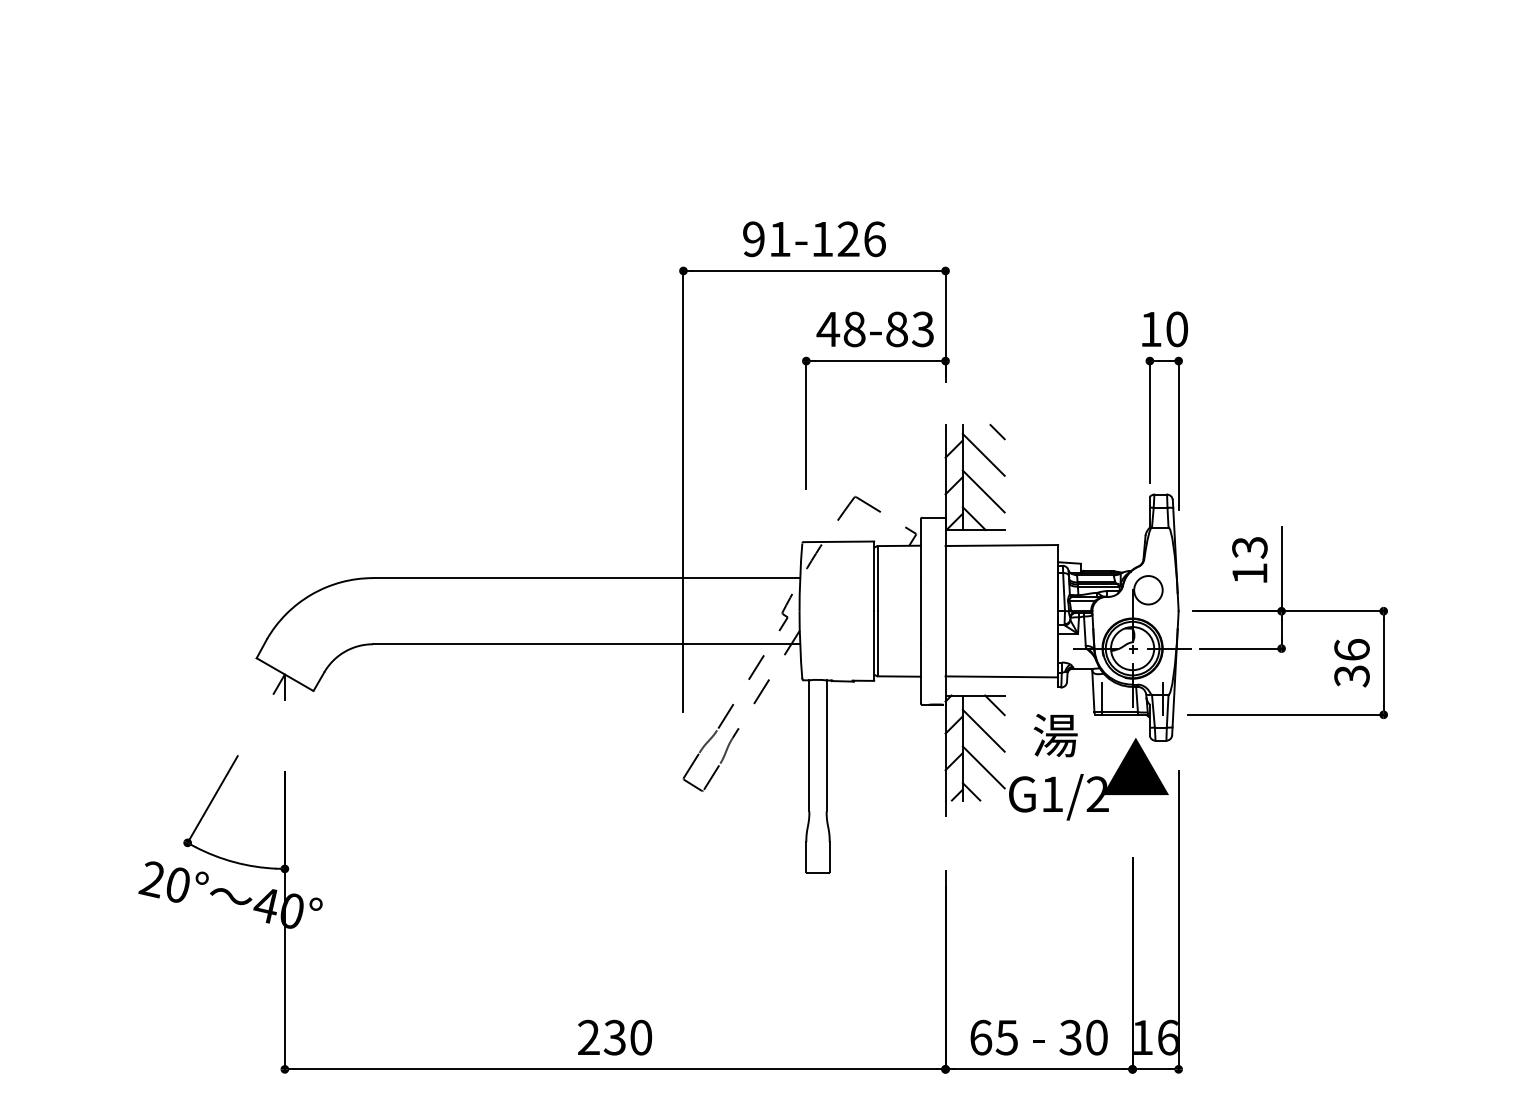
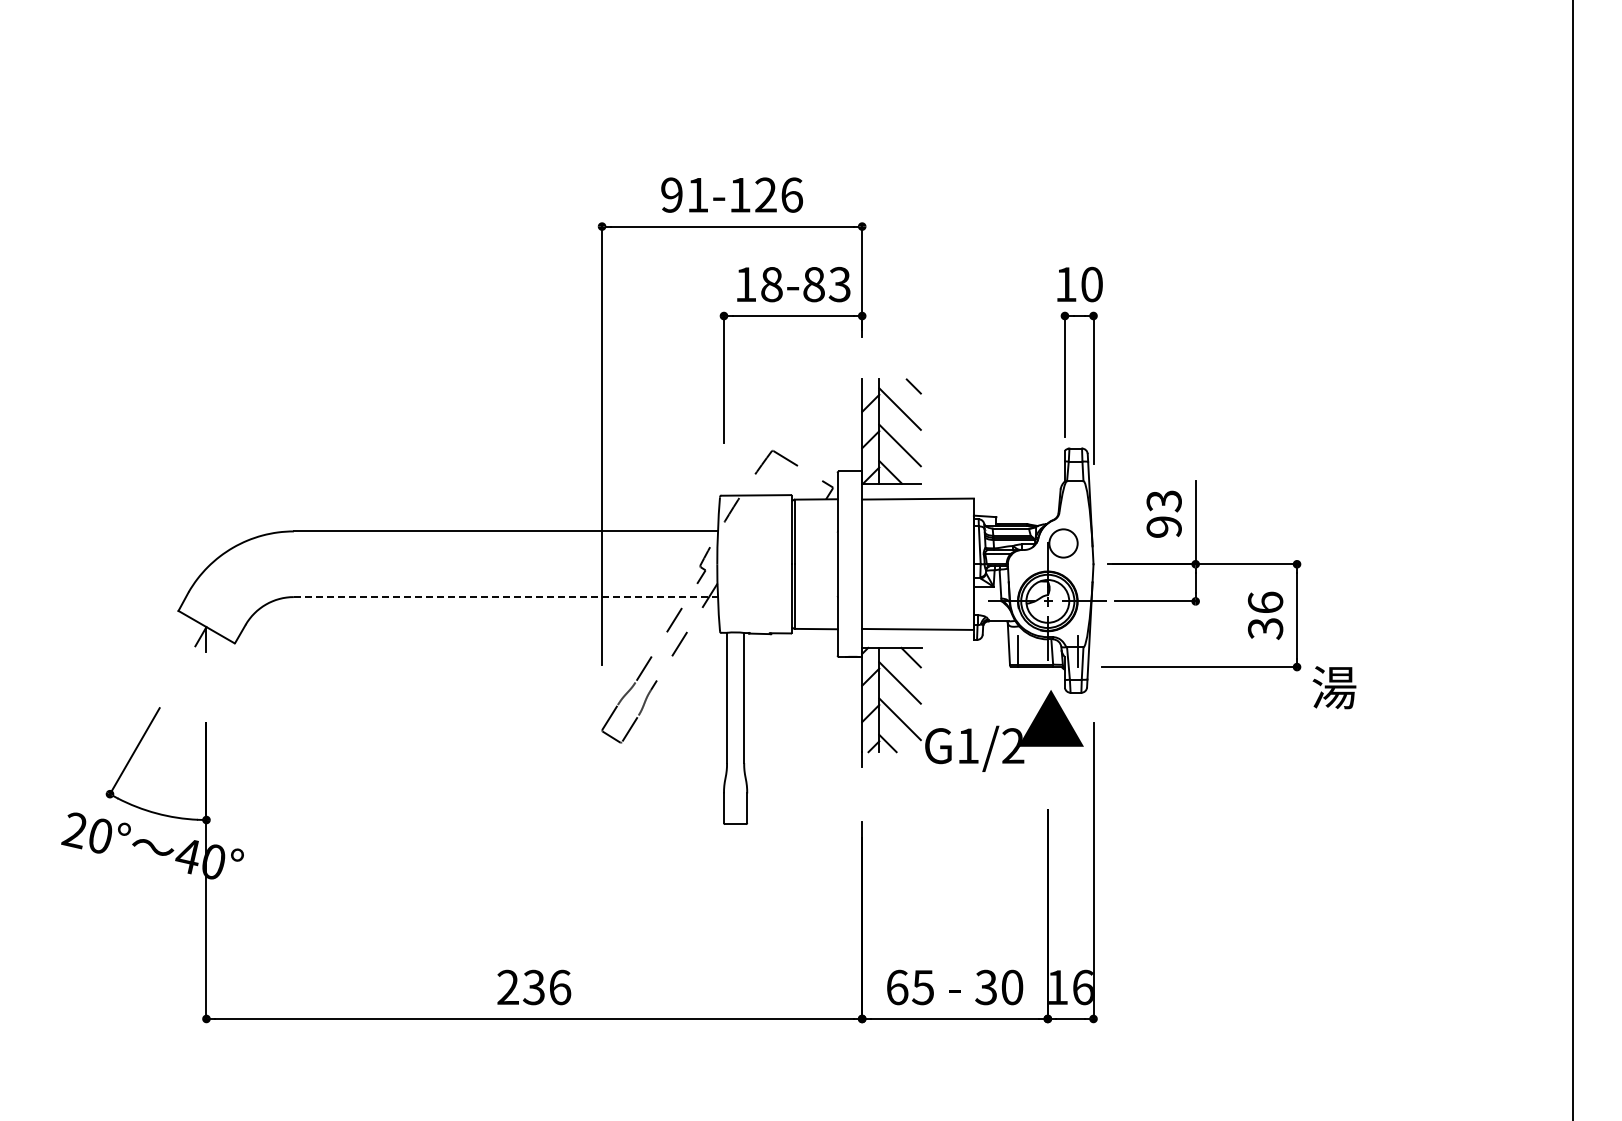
text: (827, 329) -> (745, 284), 48-83 -> 18-83
text: (1249, 573) -> (1163, 526), 13 -> 93
line: (587, 644) -> (506, 597), solid -> dashed
text: (1055, 735) -> (1334, 687), moved
text: (641, 1037) -> (560, 987), 230 -> 236

